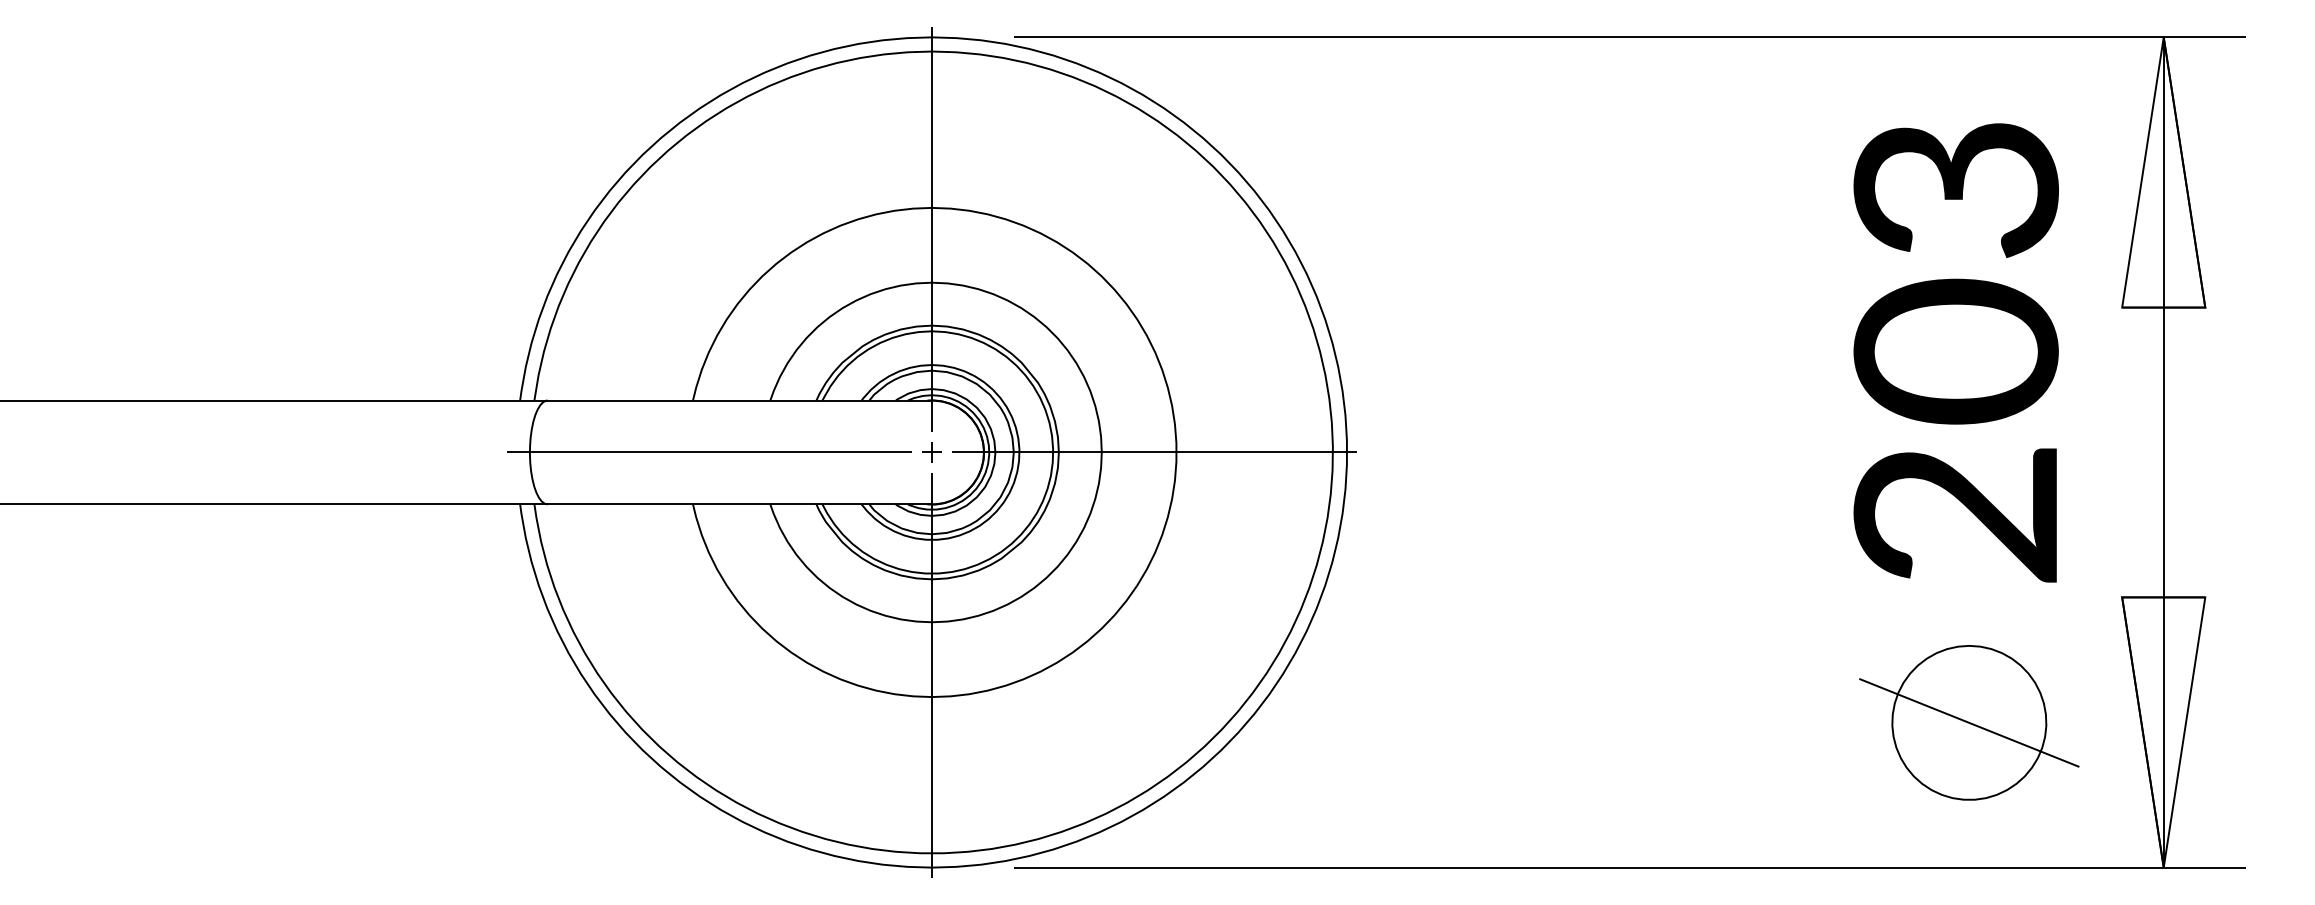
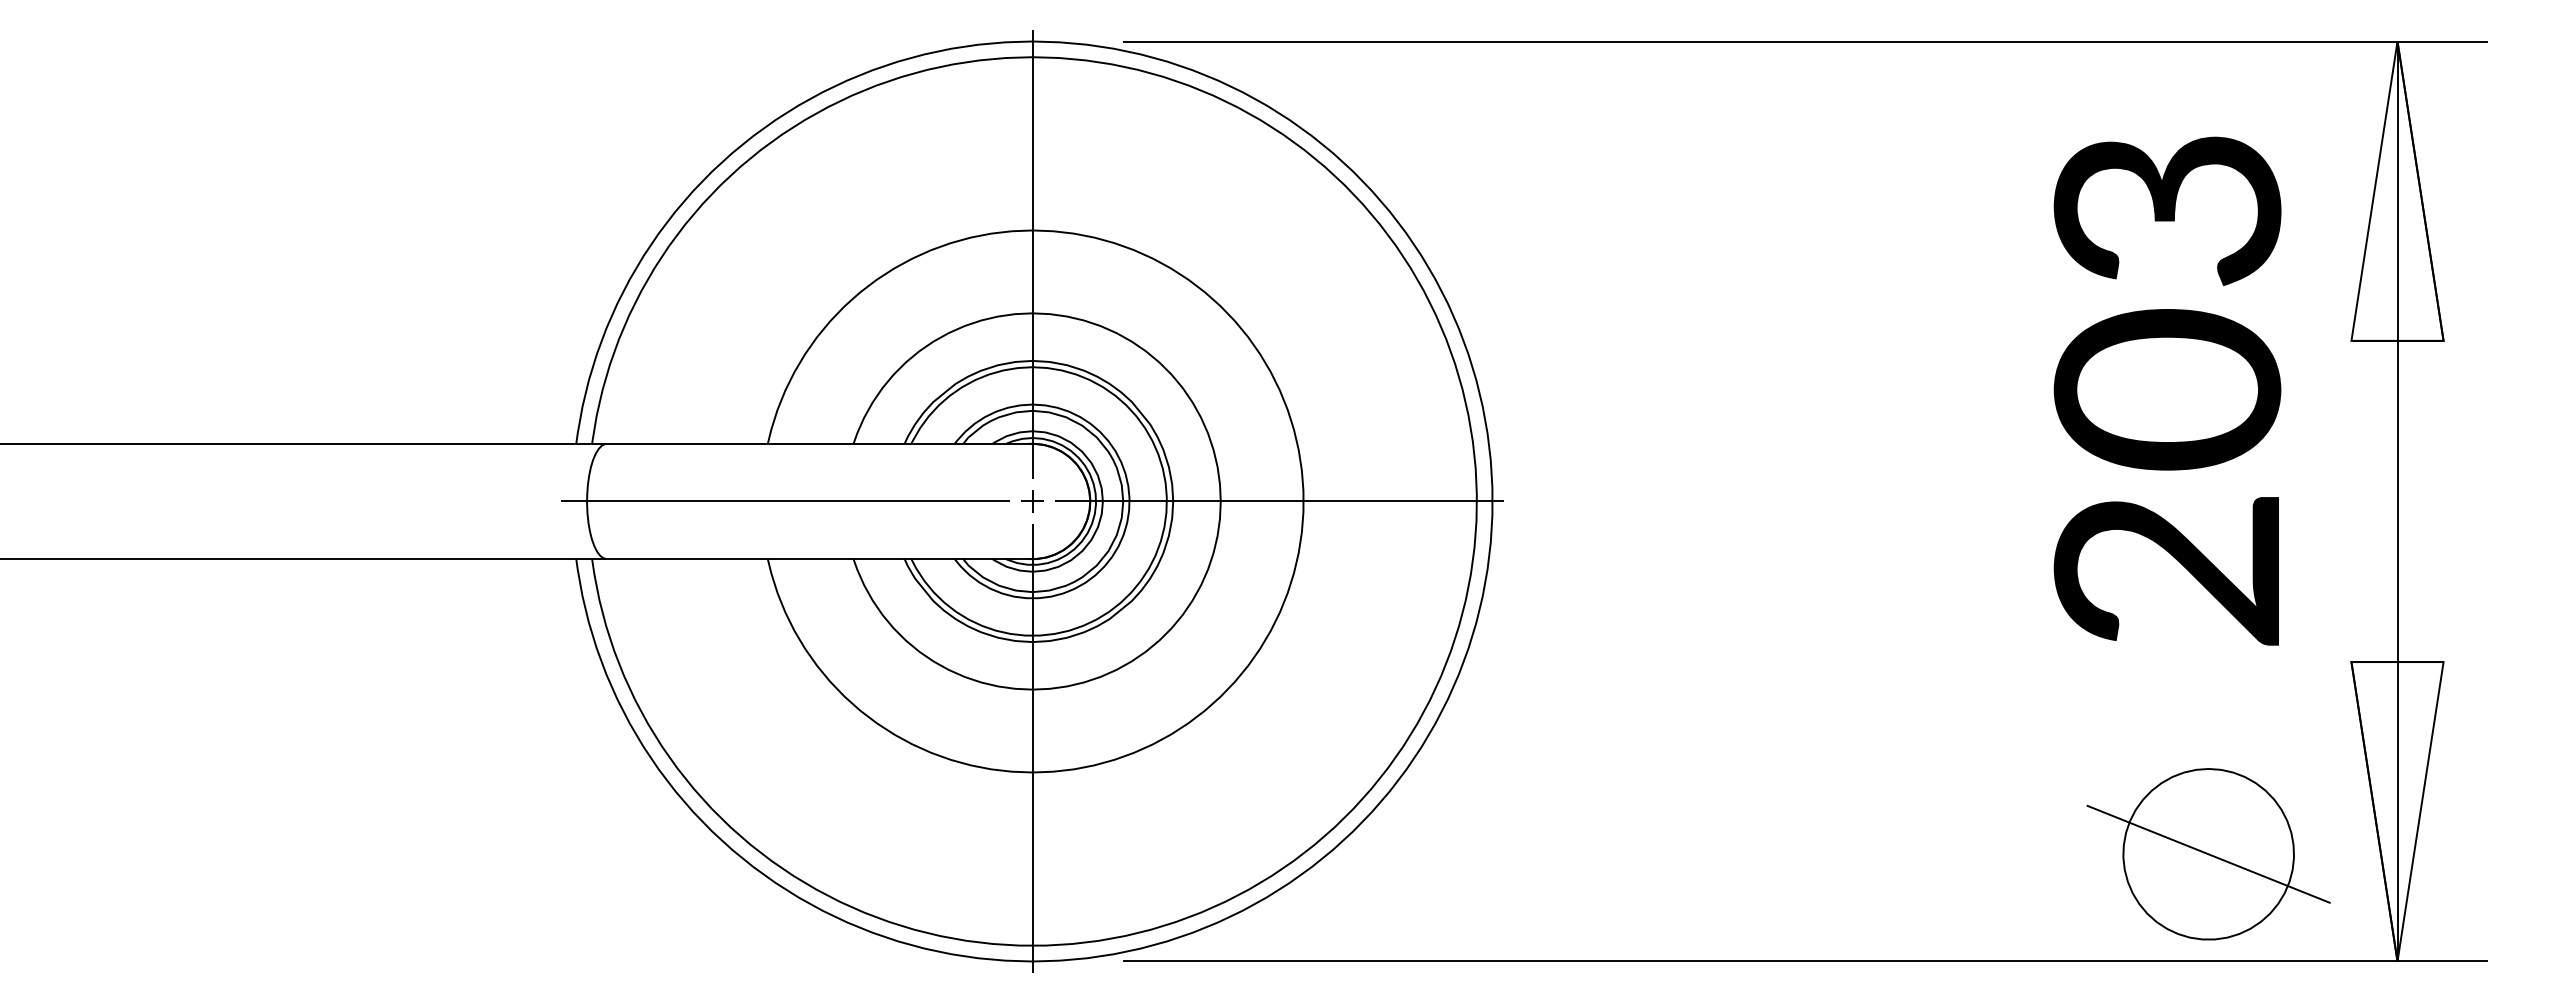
part: (1969, 722) -> (2208, 853), moved

